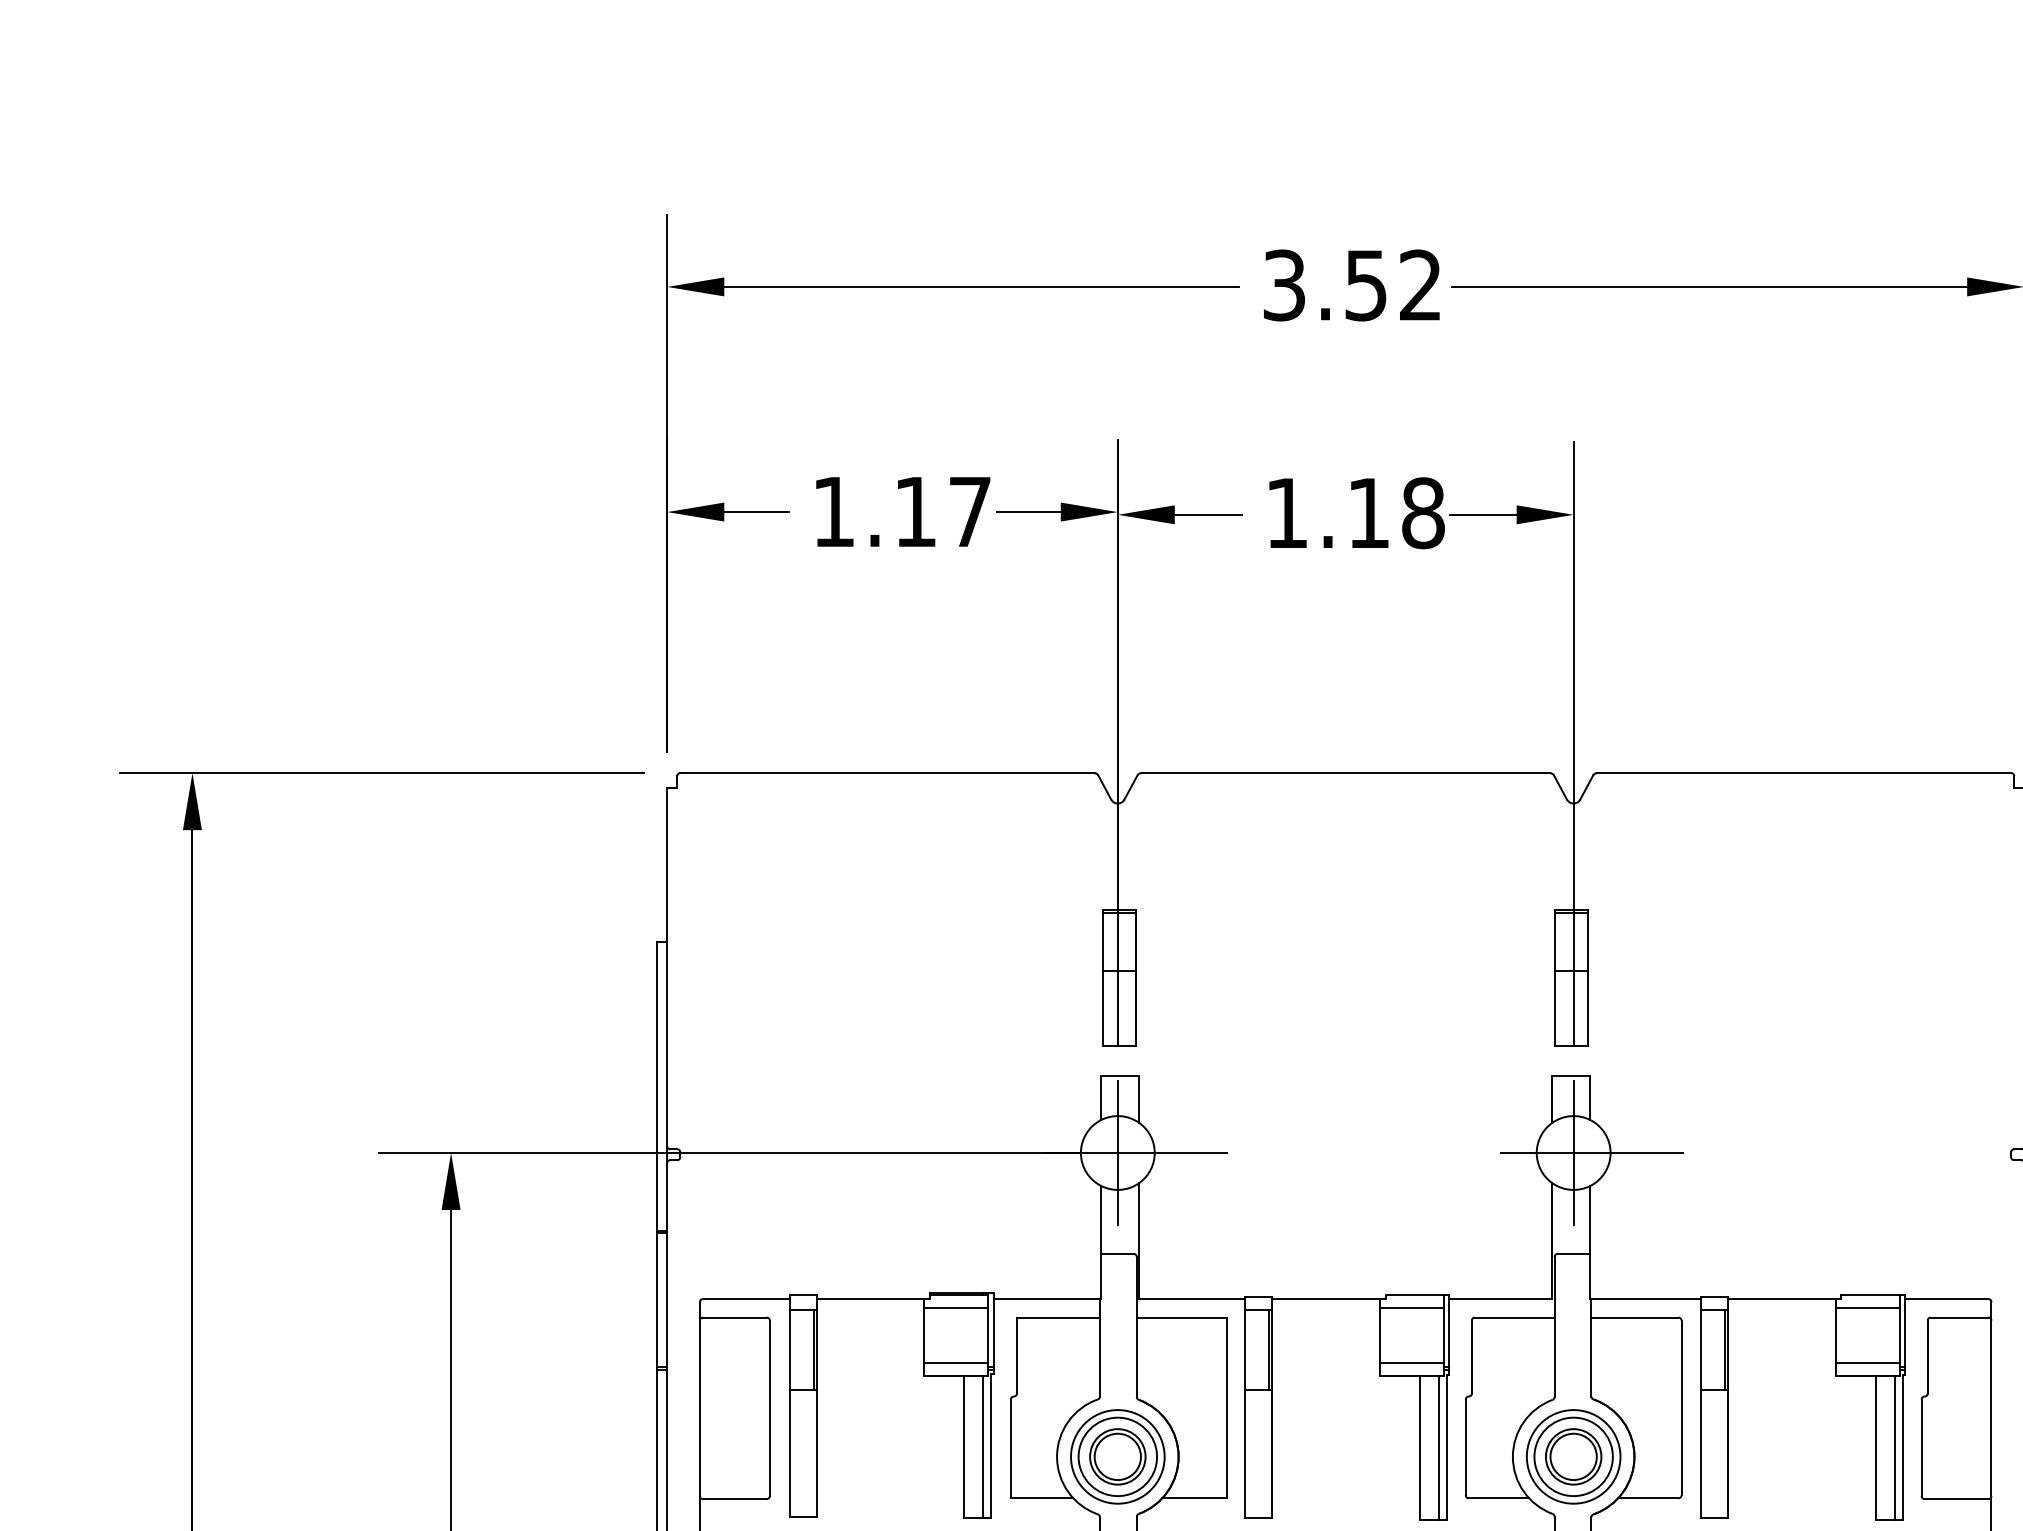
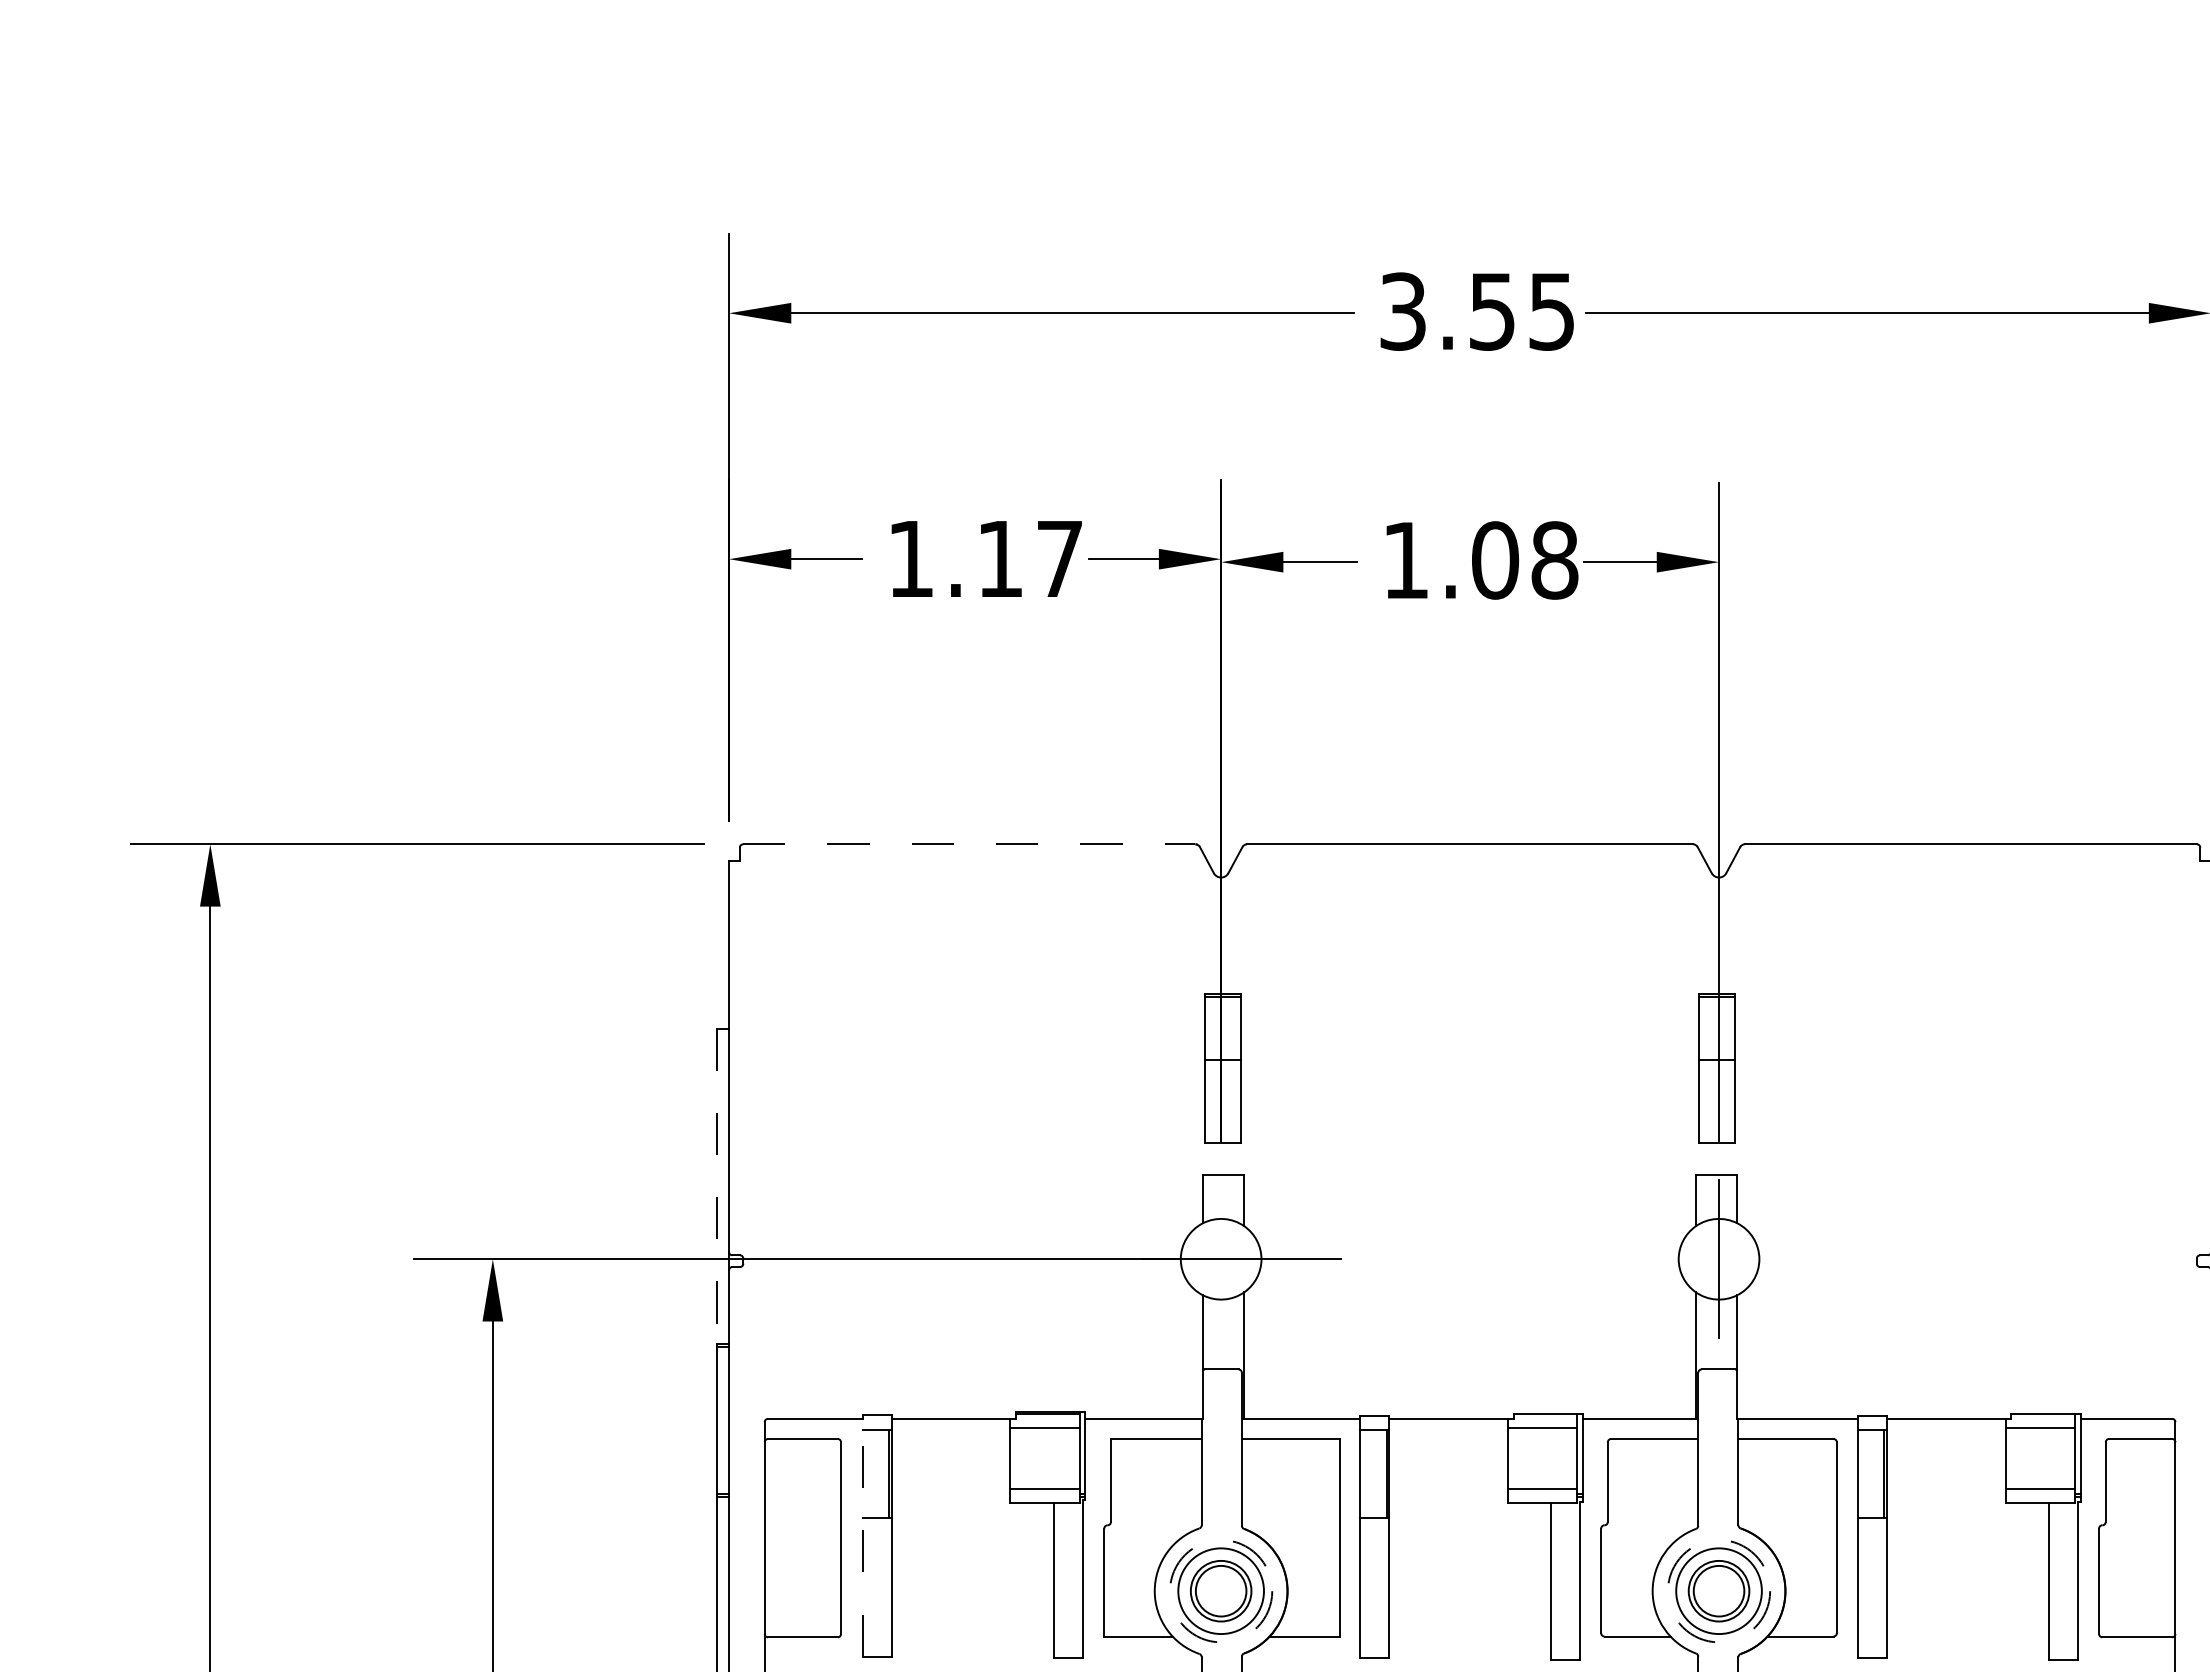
text: (1420, 285) -> (1551, 311), 3.52 -> 3.55
text: (1369, 513) -> (1495, 560), 1.18 -> 1.08
line: (887, 773) -> (969, 844), solid -> dashed
line: (656, 1086) -> (717, 1186), solid -> dashed
line: (1118, 1153) -> (1221, 1259), removed
line: (1592, 1153) -> (1739, 1259), removed
line: (790, 1407) -> (863, 1537), solid -> dashed
line: (983, 1447) -> (1074, 1580), removed
line: (1439, 1448) -> (1572, 1581), removed
line: (1895, 1448) -> (2070, 1581), removed
circle: (1118, 1457) -> (1221, 1591), solid -> dashed
circle: (1573, 1457) -> (1718, 1591), solid -> dashed

